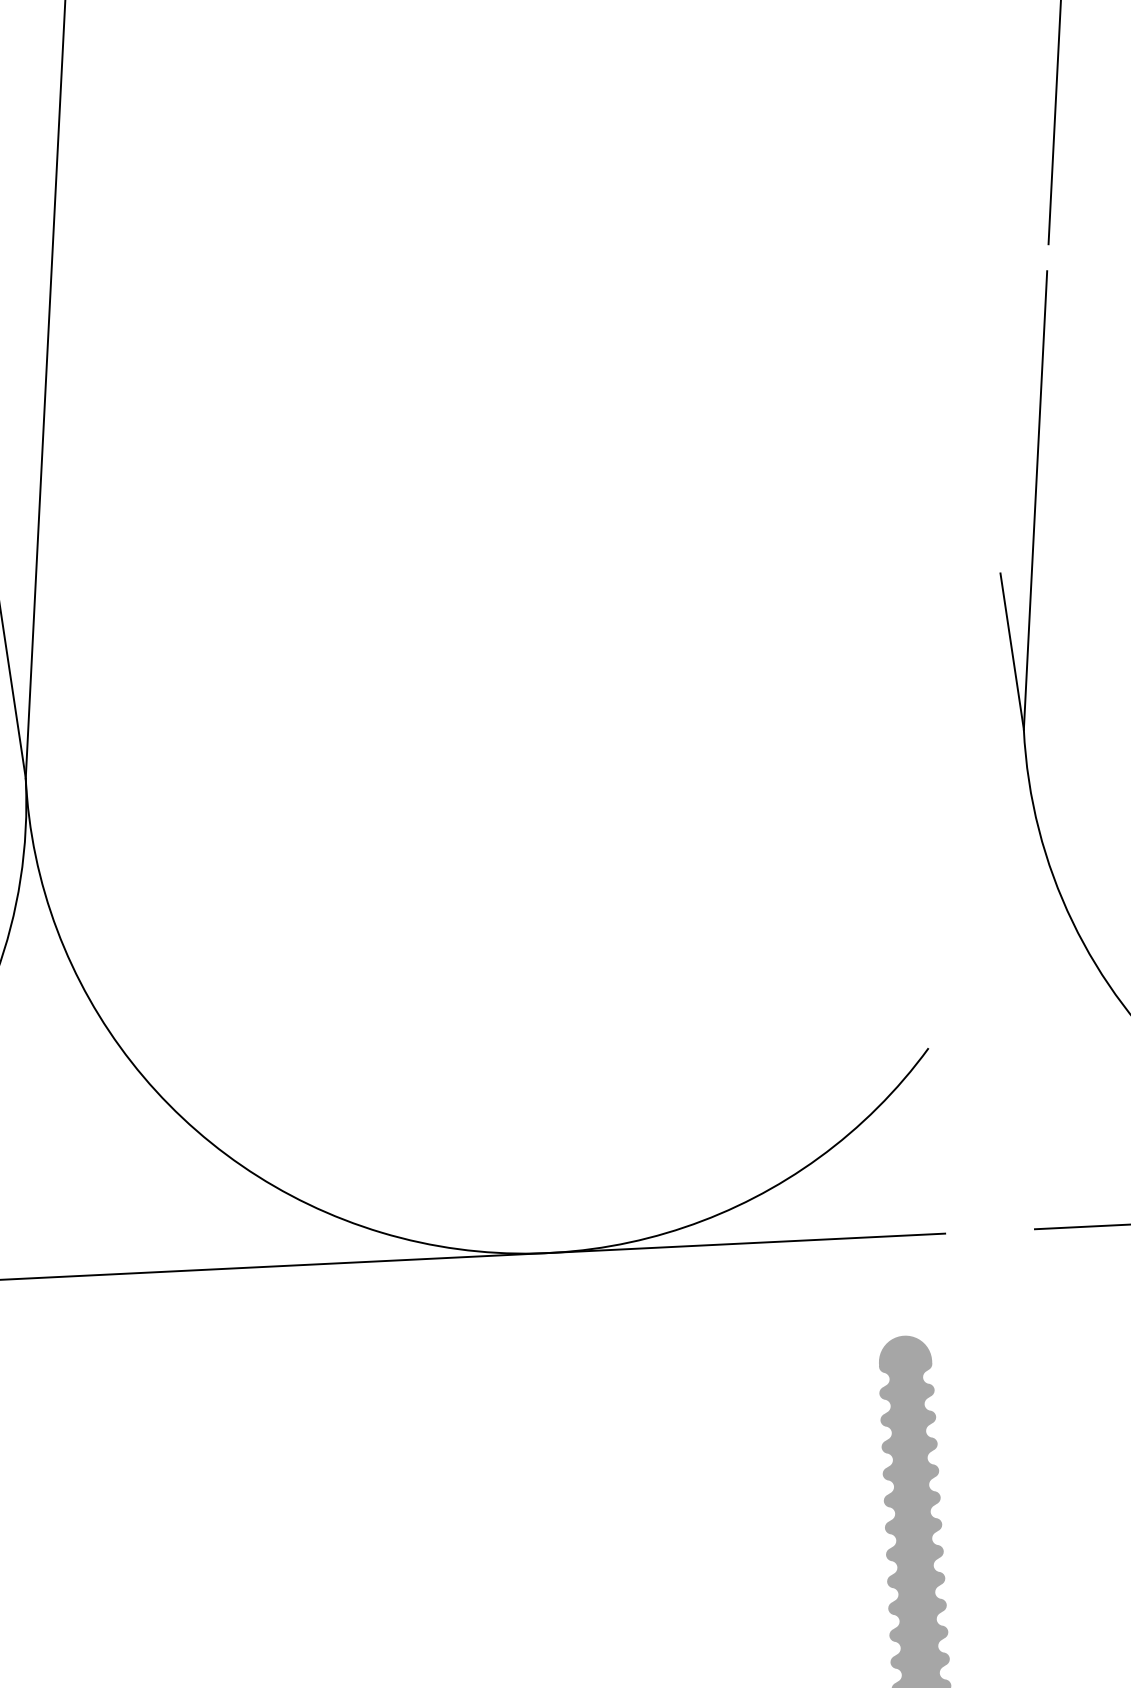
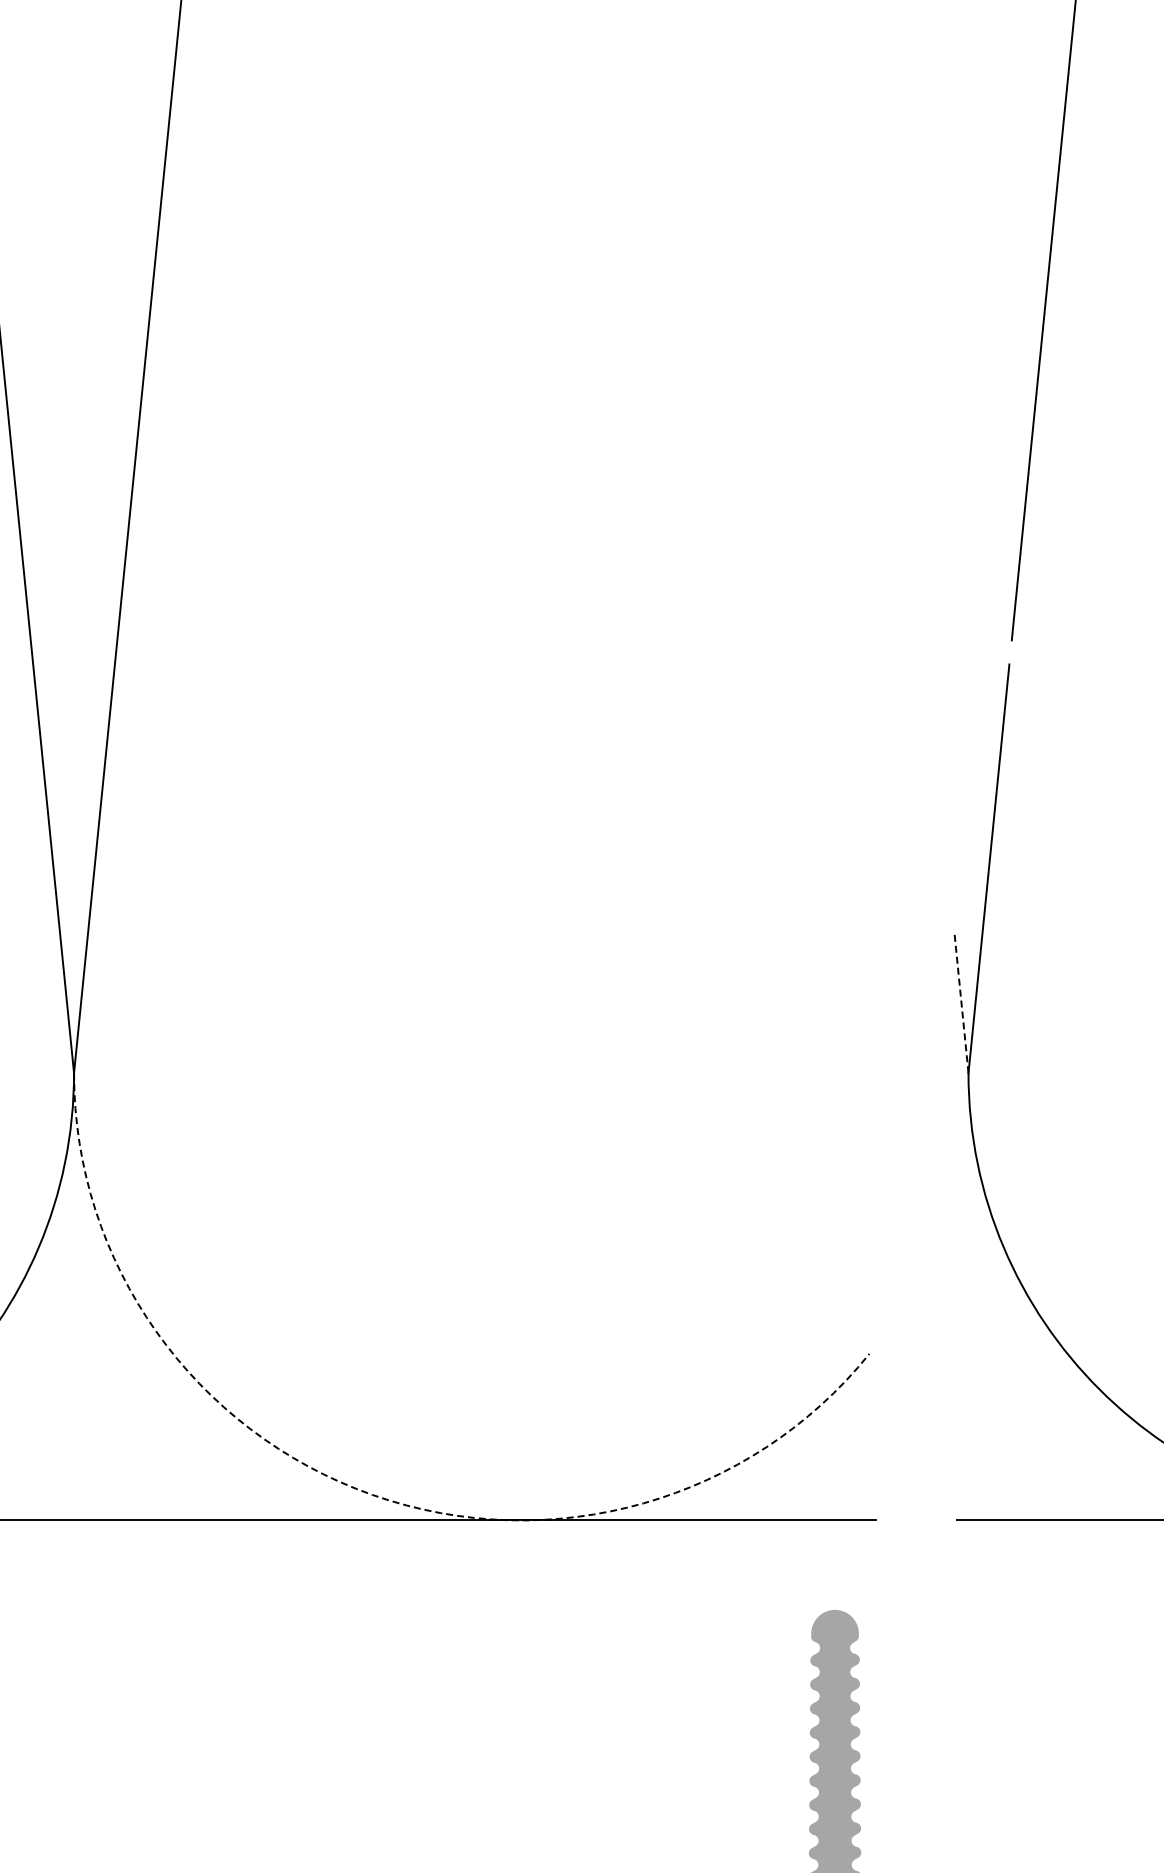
line: (1012, 651) -> (961, 1002), solid -> dashed
arc: (381, 1232) -> (372, 1494), solid -> dashed

